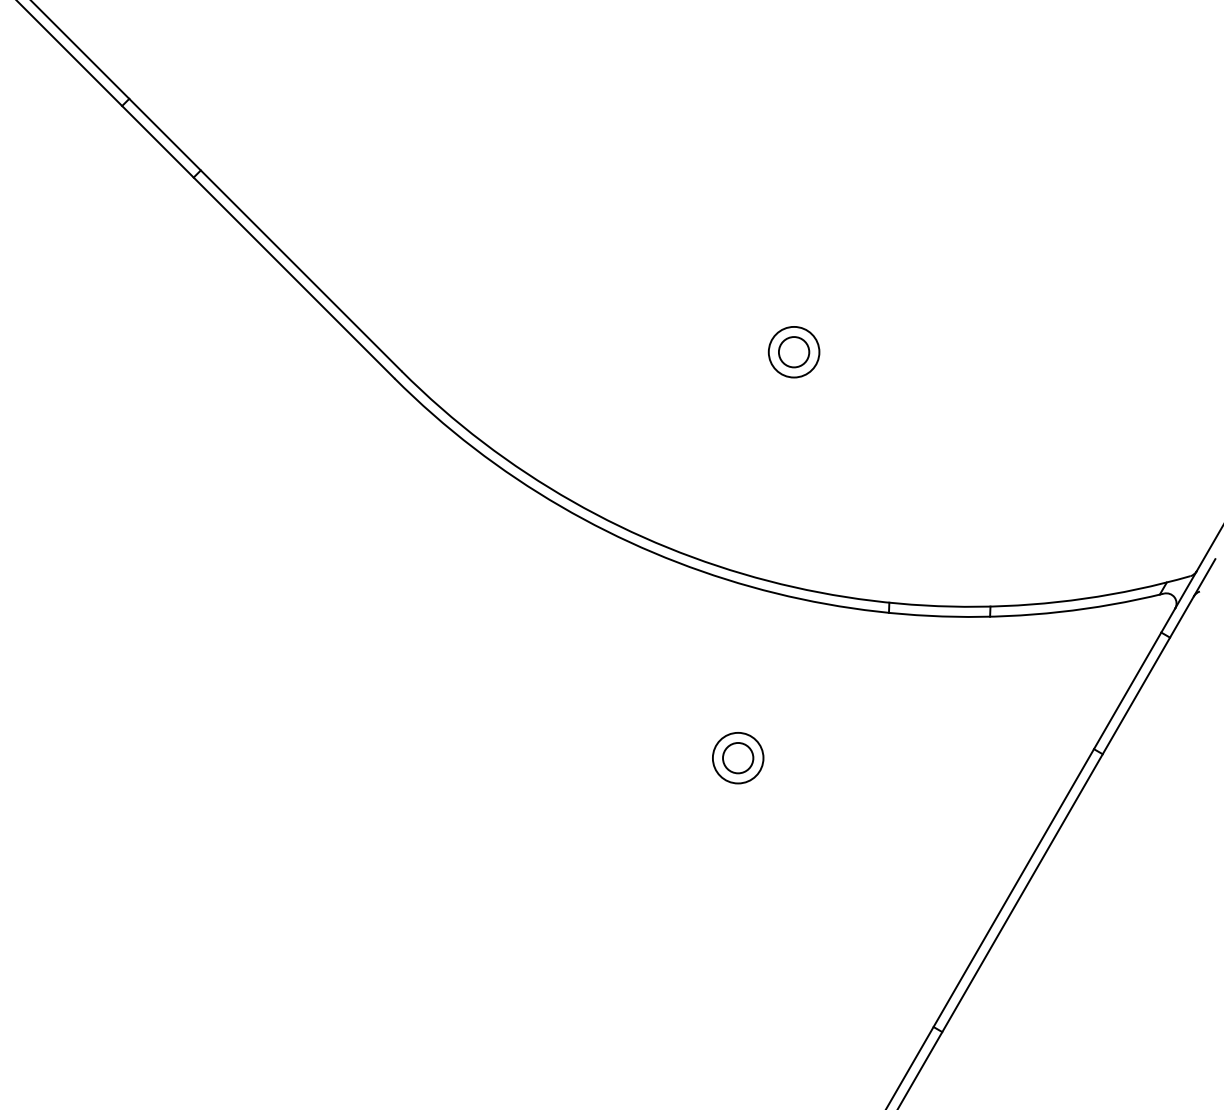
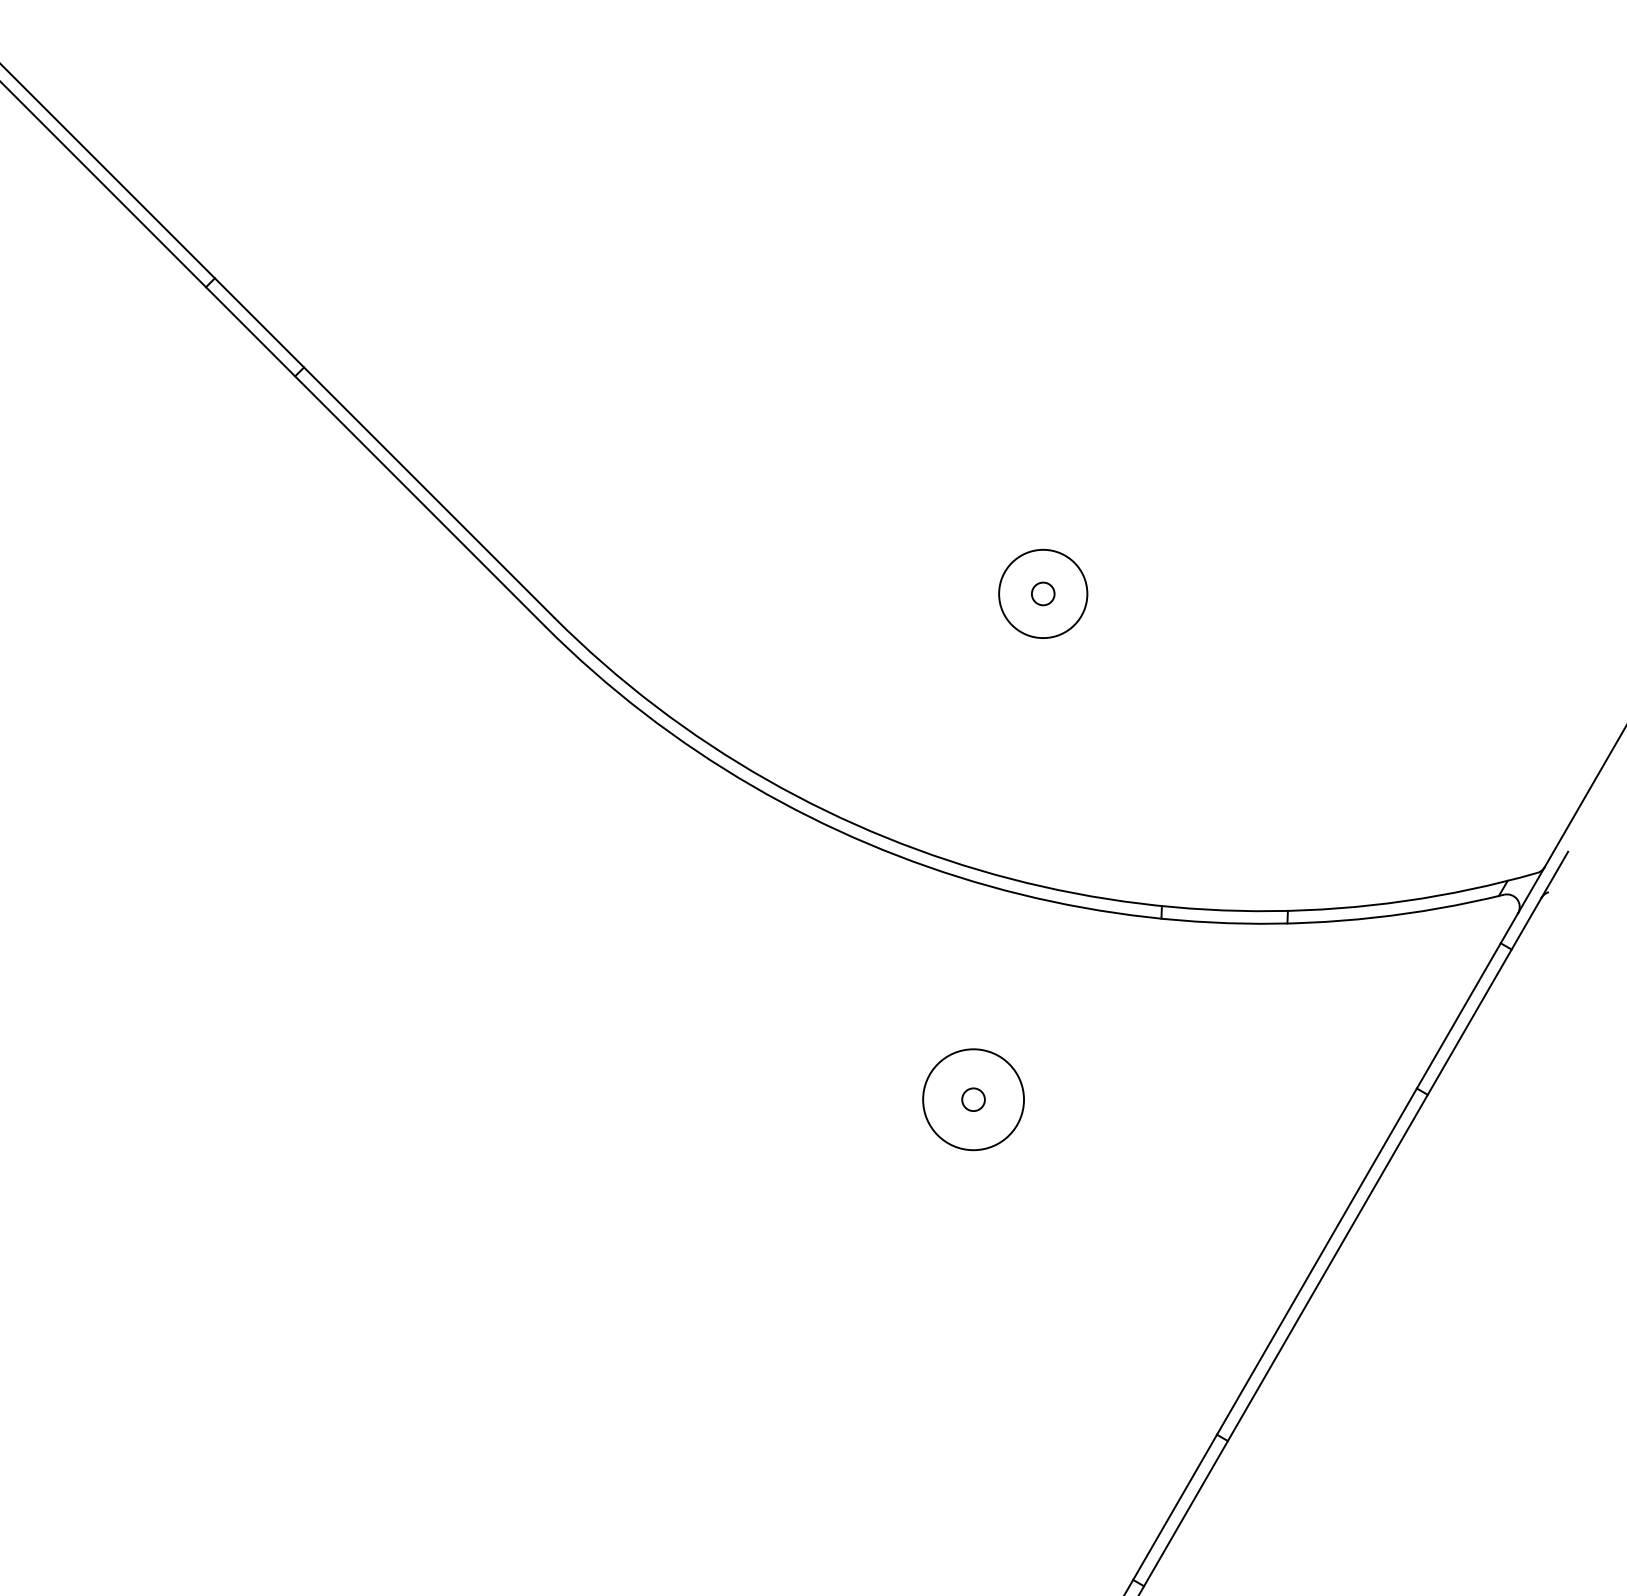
circle: (793, 351) -> (1042, 593), size x1.4
circle: (794, 351) -> (1043, 593), size x0.6
circle: (738, 757) -> (973, 1099), size x0.6
circle: (738, 757) -> (973, 1099), size x1.6

